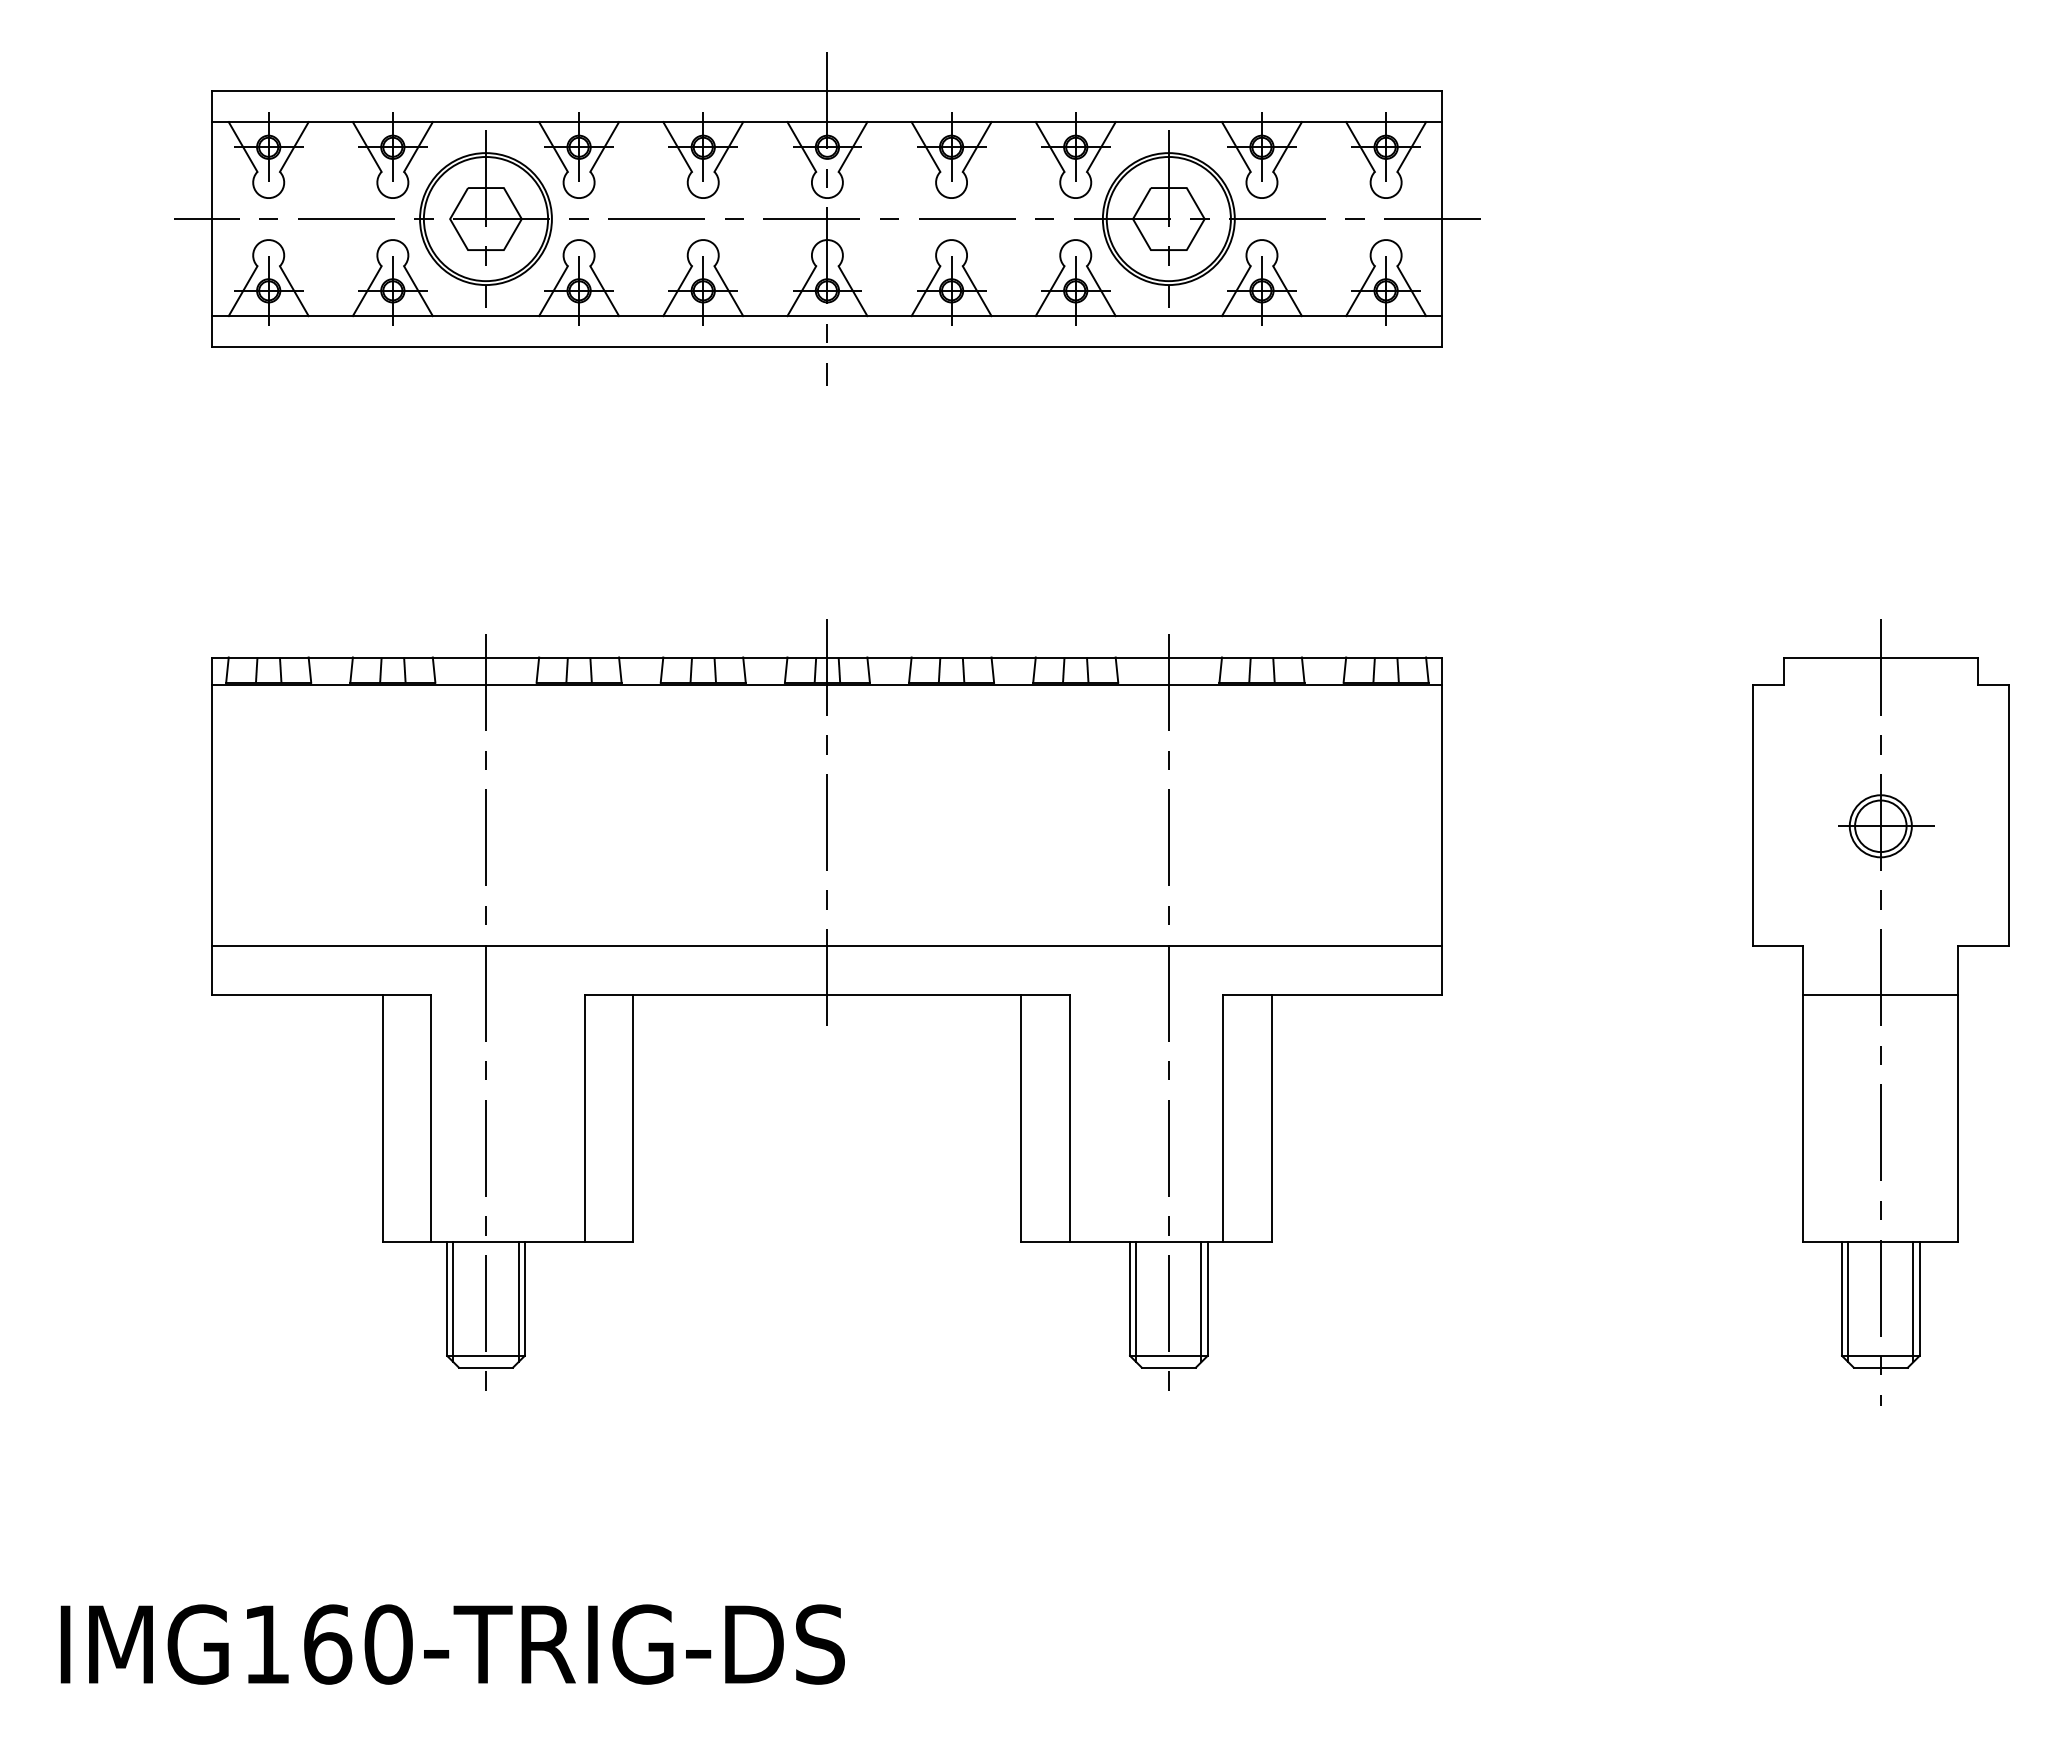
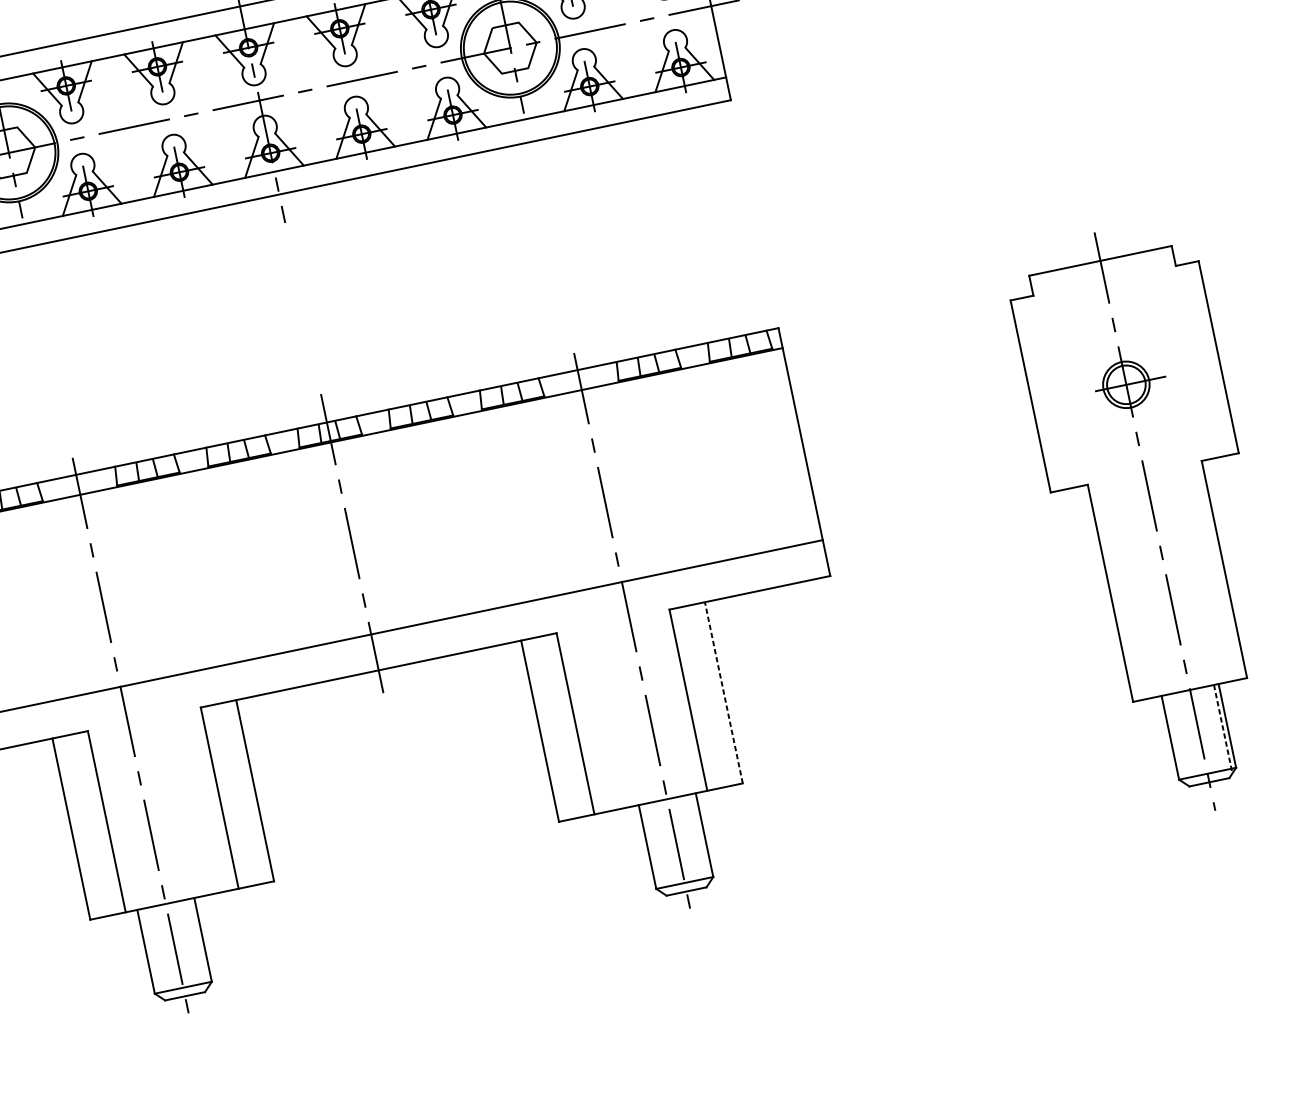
line: (1880, 995) -> (1152, 509), removed
line: (1271, 1117) -> (723, 692), solid -> dashed
line: (453, 1301) -> (151, 952), removed
line: (518, 1301) -> (198, 942), removed
line: (1136, 1301) -> (652, 847), removed
line: (1201, 1301) -> (700, 838), removed
line: (1848, 1301) -> (1175, 738), removed
line: (1913, 1302) -> (1223, 729), solid -> dashed

